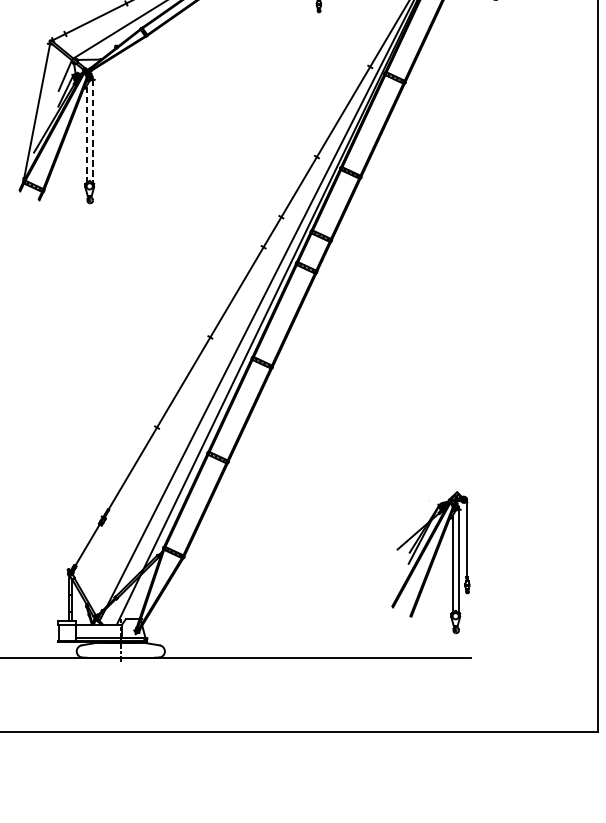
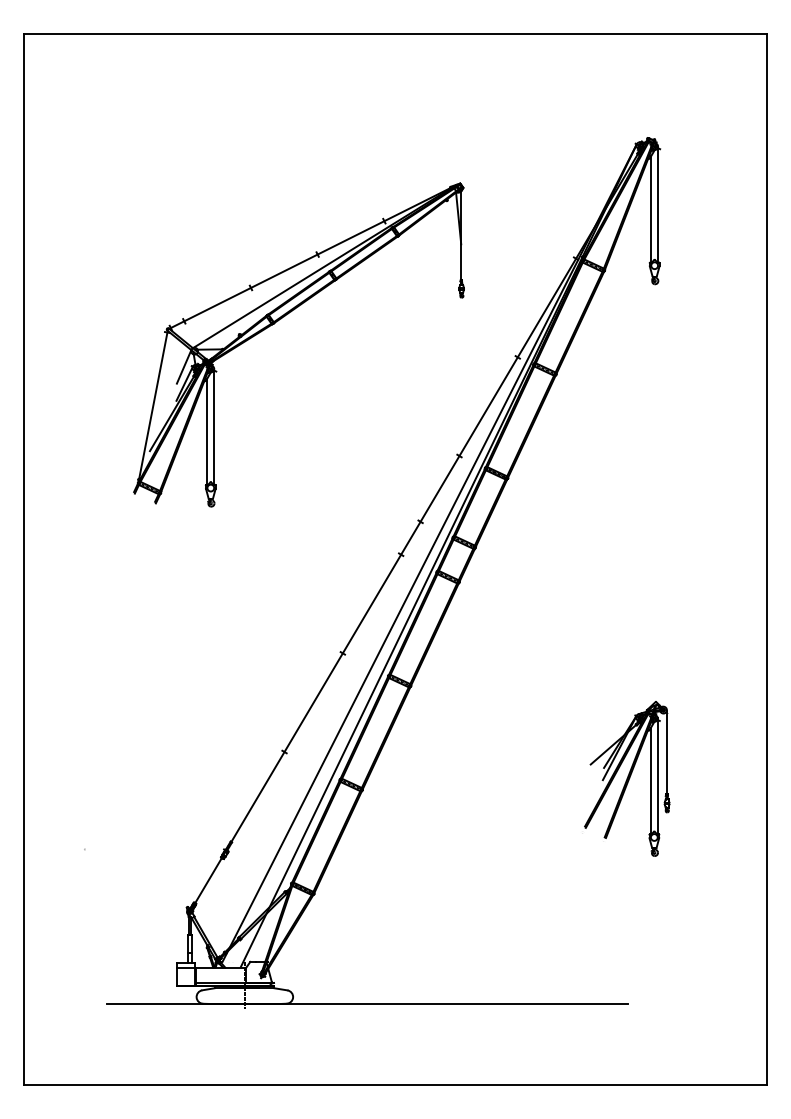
line: (93, 131) -> (214, 428), dashed -> solid
line: (86, 134) -> (207, 431), dashed -> solid
part: (431, 562) -> (627, 778), moved

